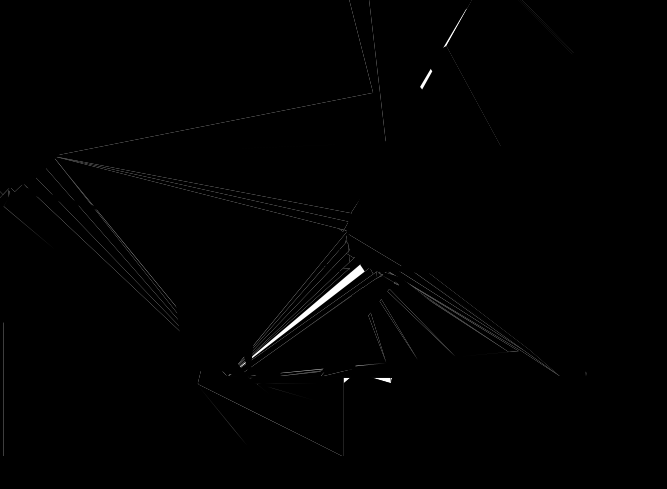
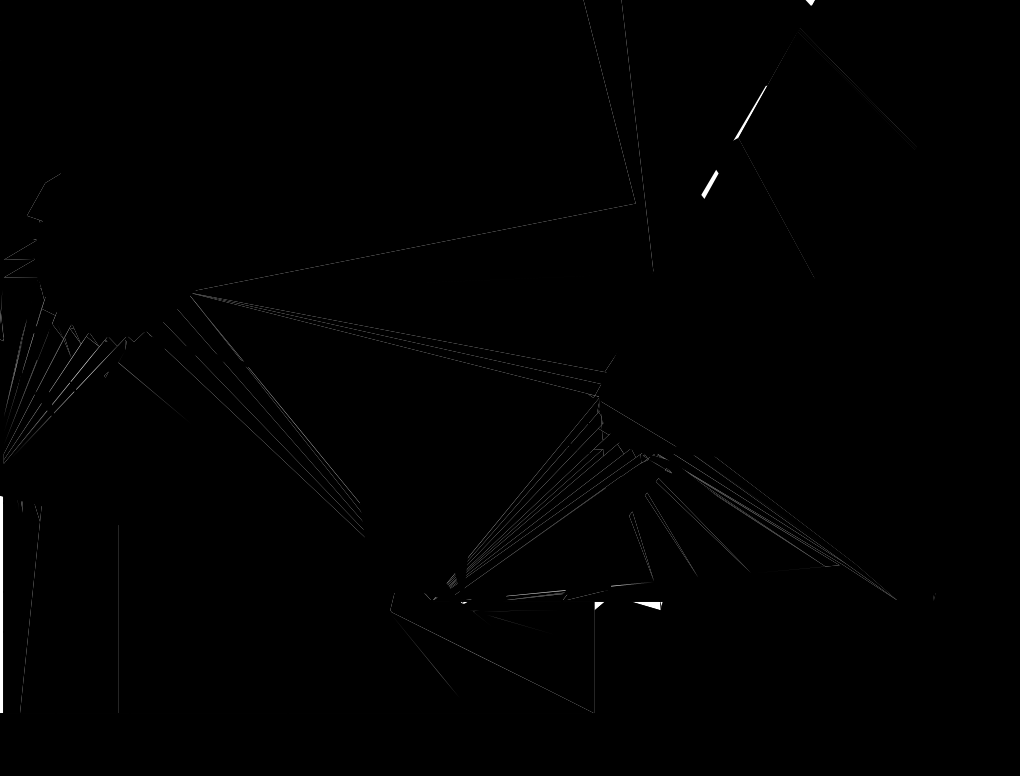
fill: (295, 320) -> (527, 522), added

